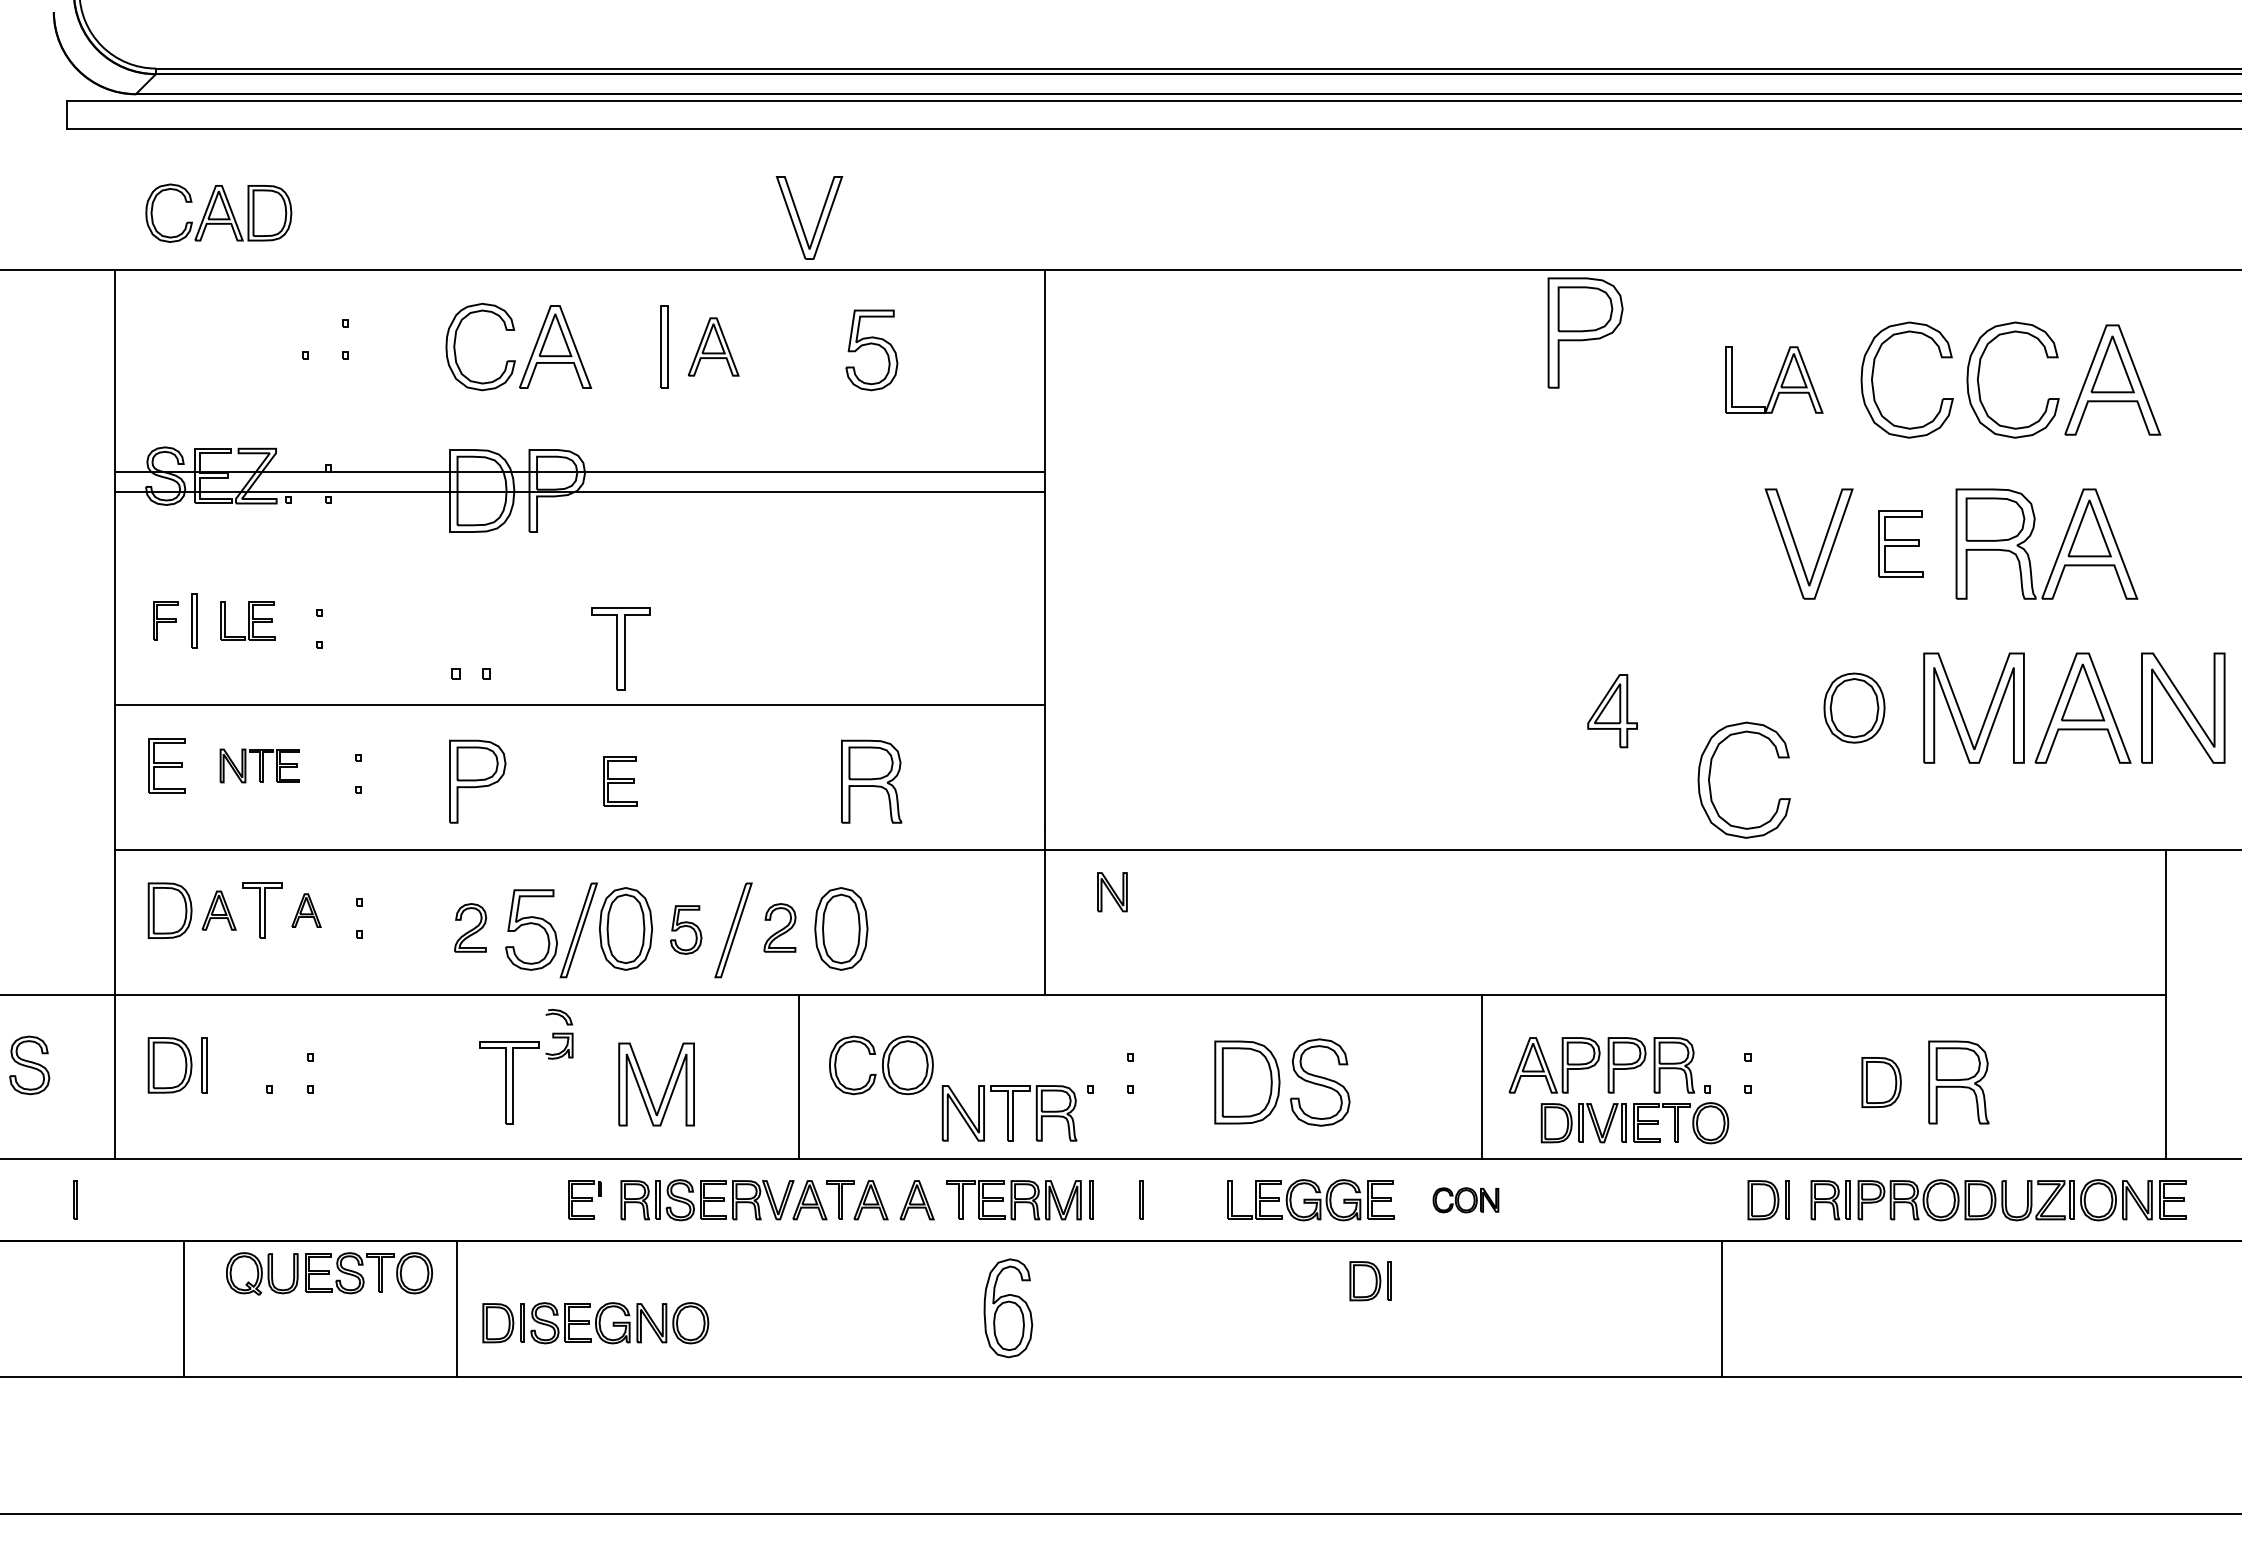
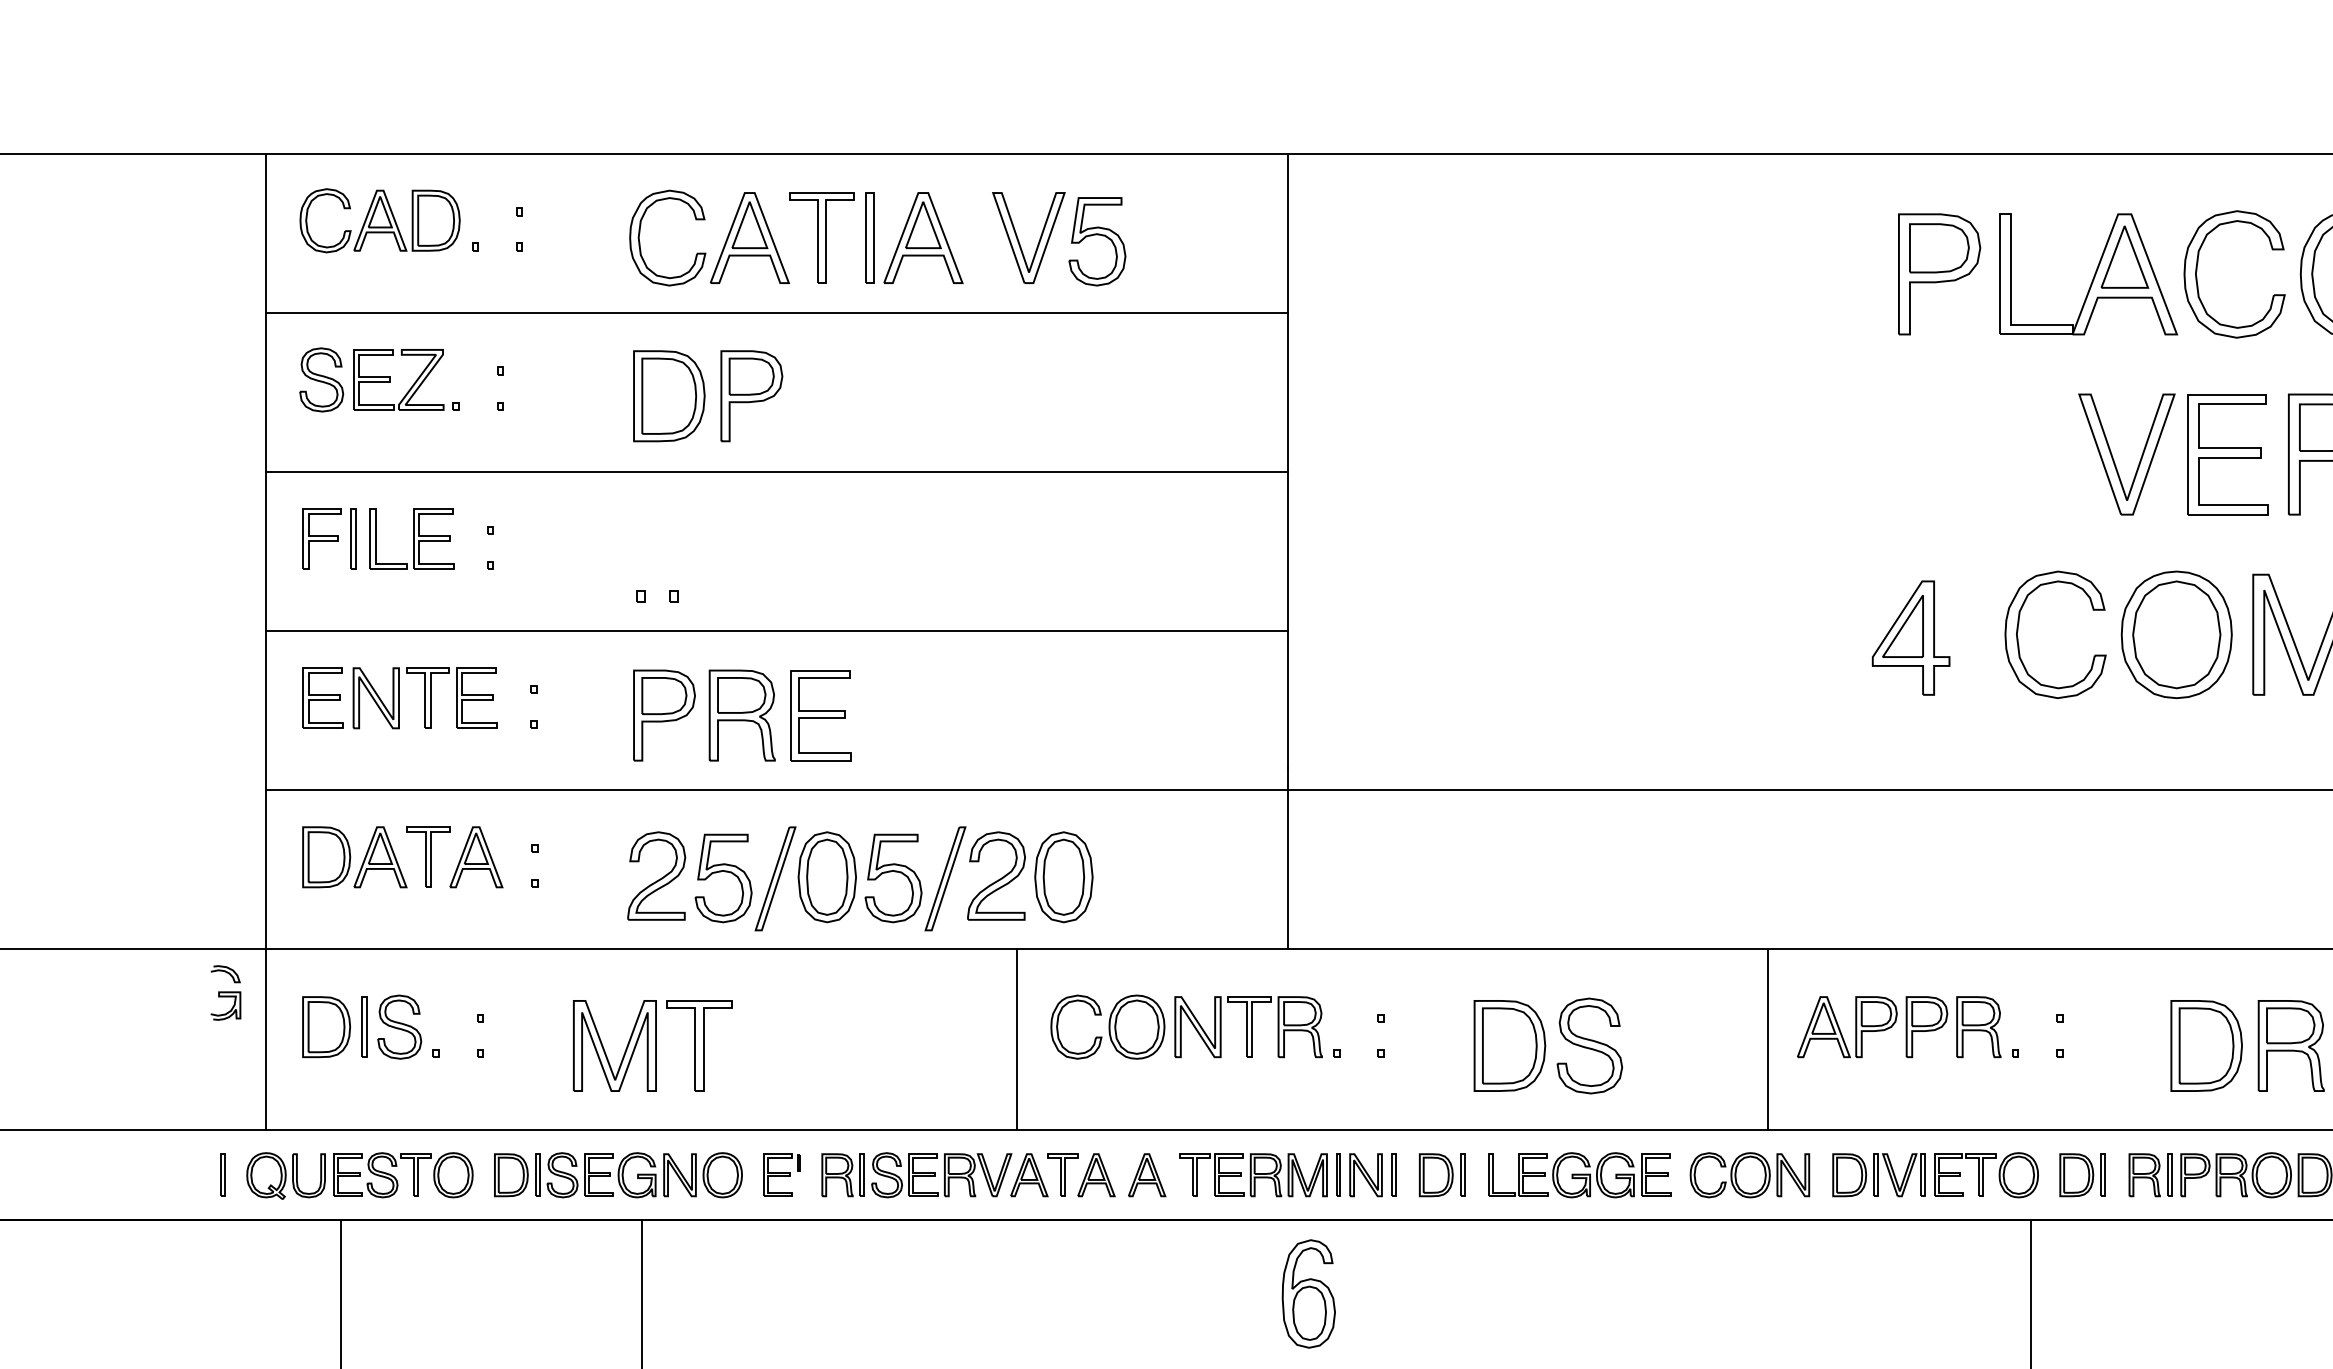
part: (218, 212) -> (379, 219), moved
part: (800, 219) -> (1019, 239), moved
part: (1585, 332) -> (1939, 273), moved
part: (713, 346) -> (923, 237), size x1.43
part: (1773, 379) -> (2087, 273), size x1.67
line: (579, 471) -> (776, 312), moved
line: (579, 491) -> (776, 471), moved
part: (1901, 543) -> (2228, 453), size x1.67
part: (165, 620) -> (321, 538), size x1.43
part: (247, 620) -> (411, 538), size x1.43
part: (620, 648) -> (821, 237), moved
part: (1854, 707) -> (2176, 634), size x1.67
part: (1612, 710) -> (1910, 637), size x1.43
part: (259, 765) -> (424, 697), size x1.67
part: (1710, 777) -> (2018, 631), moved
part: (620, 781) -> (821, 715), size x1.67
part: (871, 781) -> (742, 715), moved
part: (1112, 892) -> (1366, 1175), moved
part: (218, 910) -> (379, 857), size x1.43
part: (306, 910) -> (476, 857), size x1.67
part: (470, 927) -> (656, 875), size x1.67
part: (779, 927) -> (995, 875), size x1.67
part: (685, 929) -> (892, 877), size x1.67
part: (559, 1034) -> (225, 993), moved
part: (29, 1065) -> (399, 1027), moved
part: (1881, 1082) -> (2206, 1045), size x1.67
part: (647, 1087) -> (604, 1049), moved
part: (1009, 1113) -> (1248, 1027), moved
part: (1634, 1123) -> (1935, 1175), moved
part: (1465, 1200) -> (1749, 1175), size x1.67
part: (329, 1273) -> (359, 1175), moved
part: (1370, 1281) -> (1441, 1175), moved
part: (1008, 1308) -> (1308, 1294), moved
part: (595, 1323) -> (618, 1175), moved

